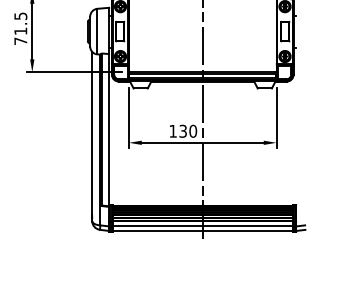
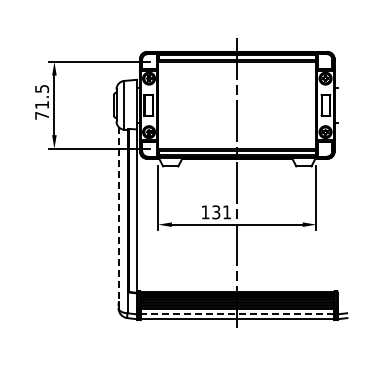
text: (192, 131) -> (226, 212), 130 -> 131
line: (92, 133) -> (118, 214), solid -> dashed
line: (202, 226) -> (237, 314), solid -> dashed

